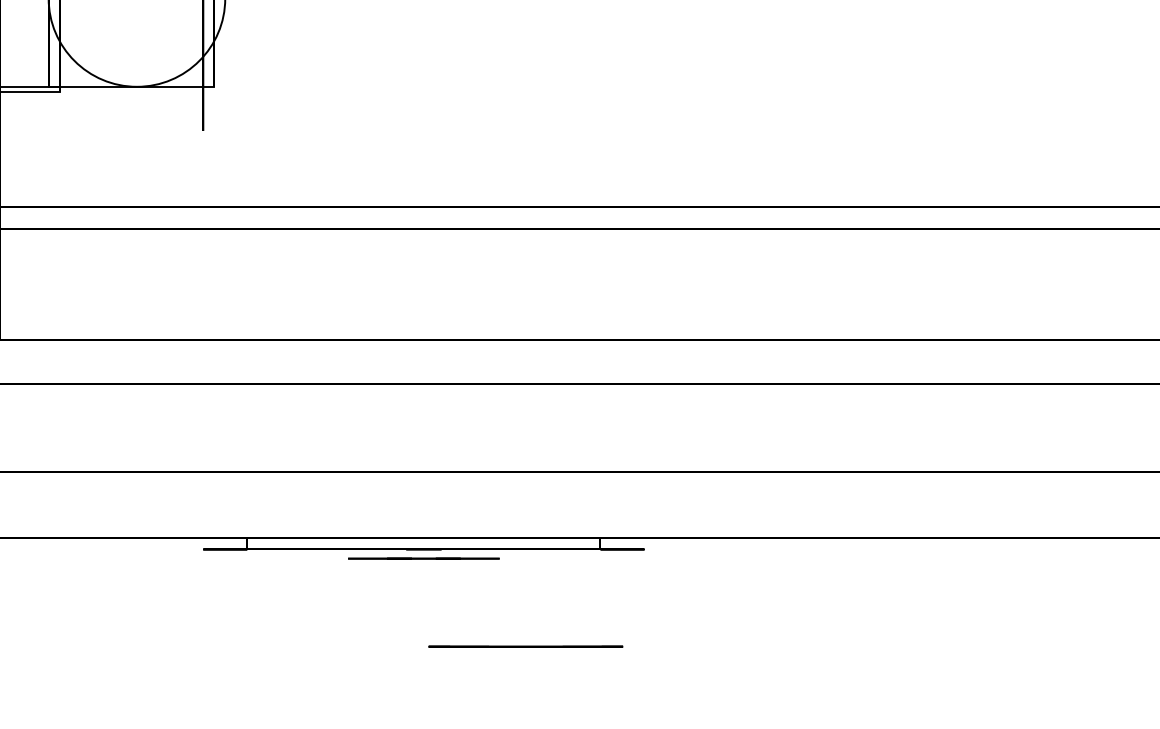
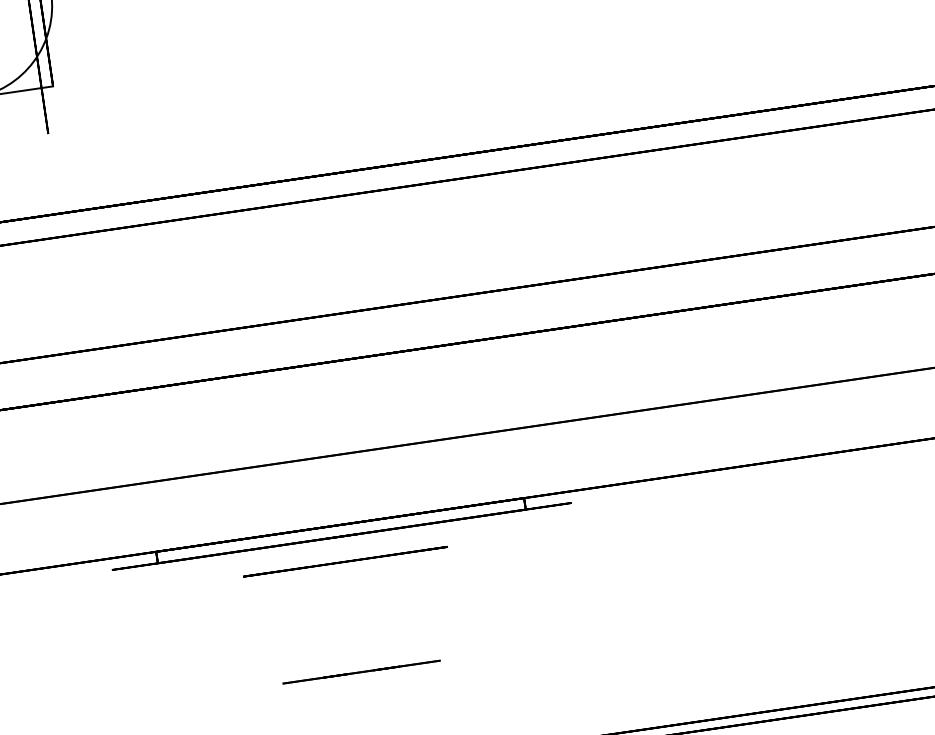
line: (423, 558) -> (361, 672), moved
line: (525, 646) -> (345, 561), moved

